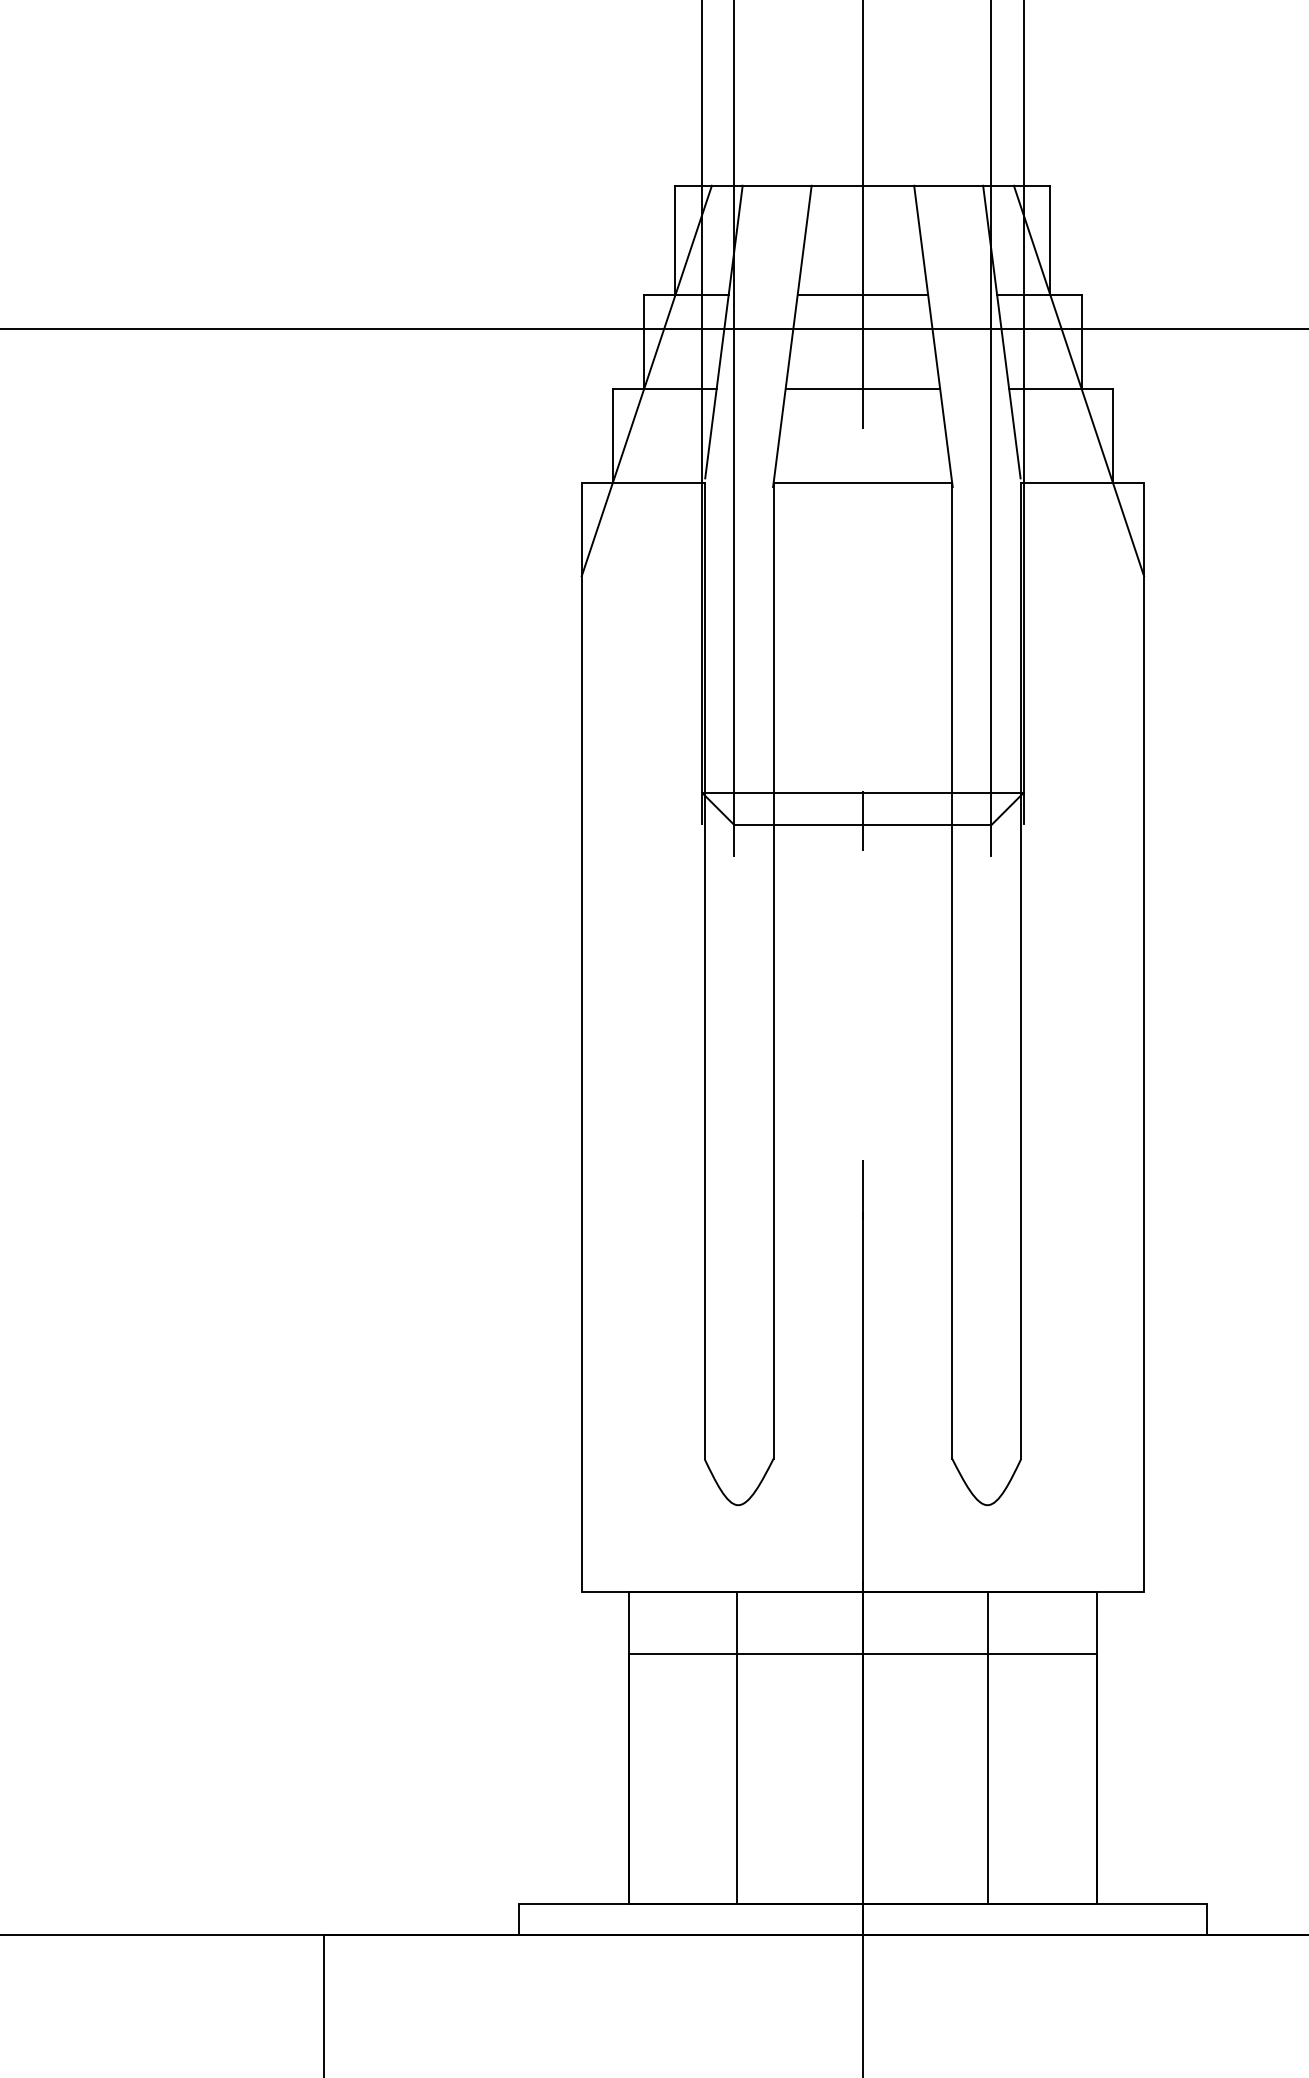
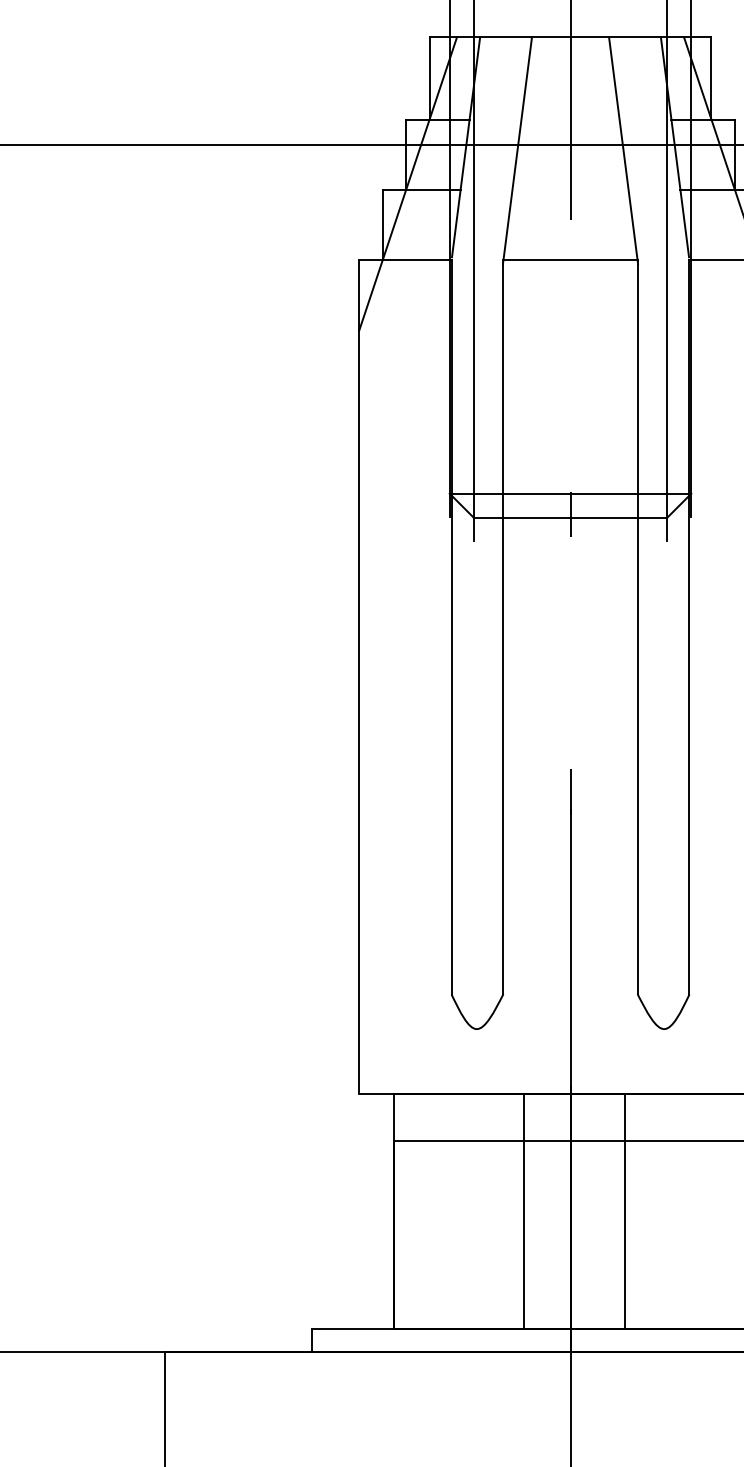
line: (862, 295) -> (570, 119), removed
line: (862, 388) -> (570, 189), removed
line: (737, 1747) -> (524, 1211), moved
line: (987, 1747) -> (624, 1211), moved

